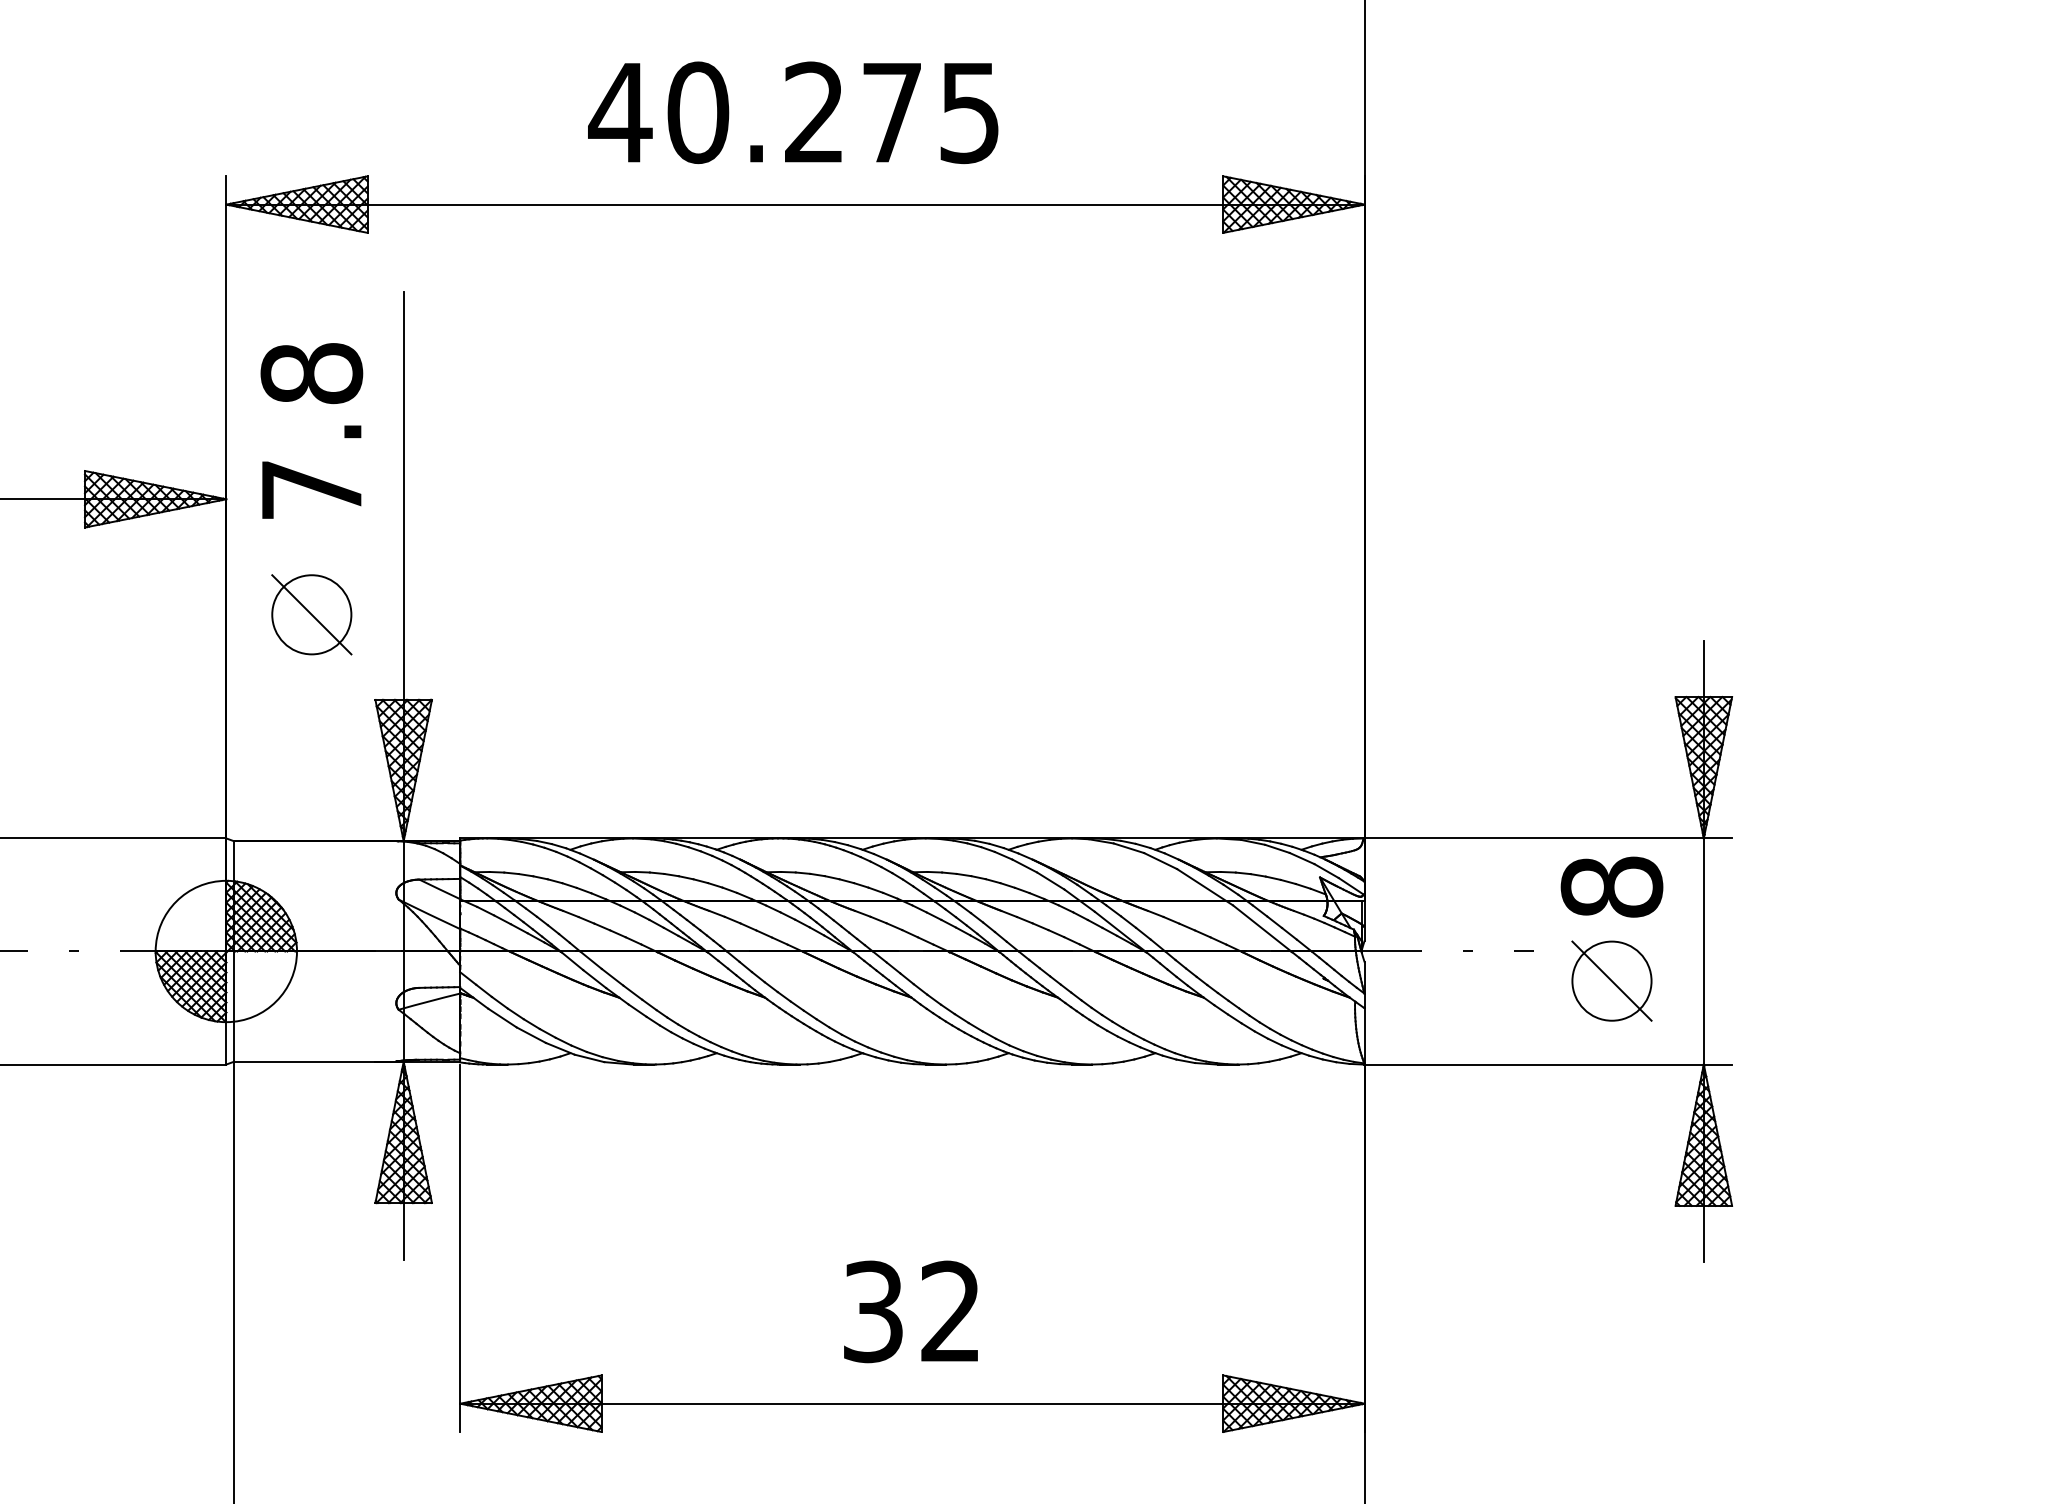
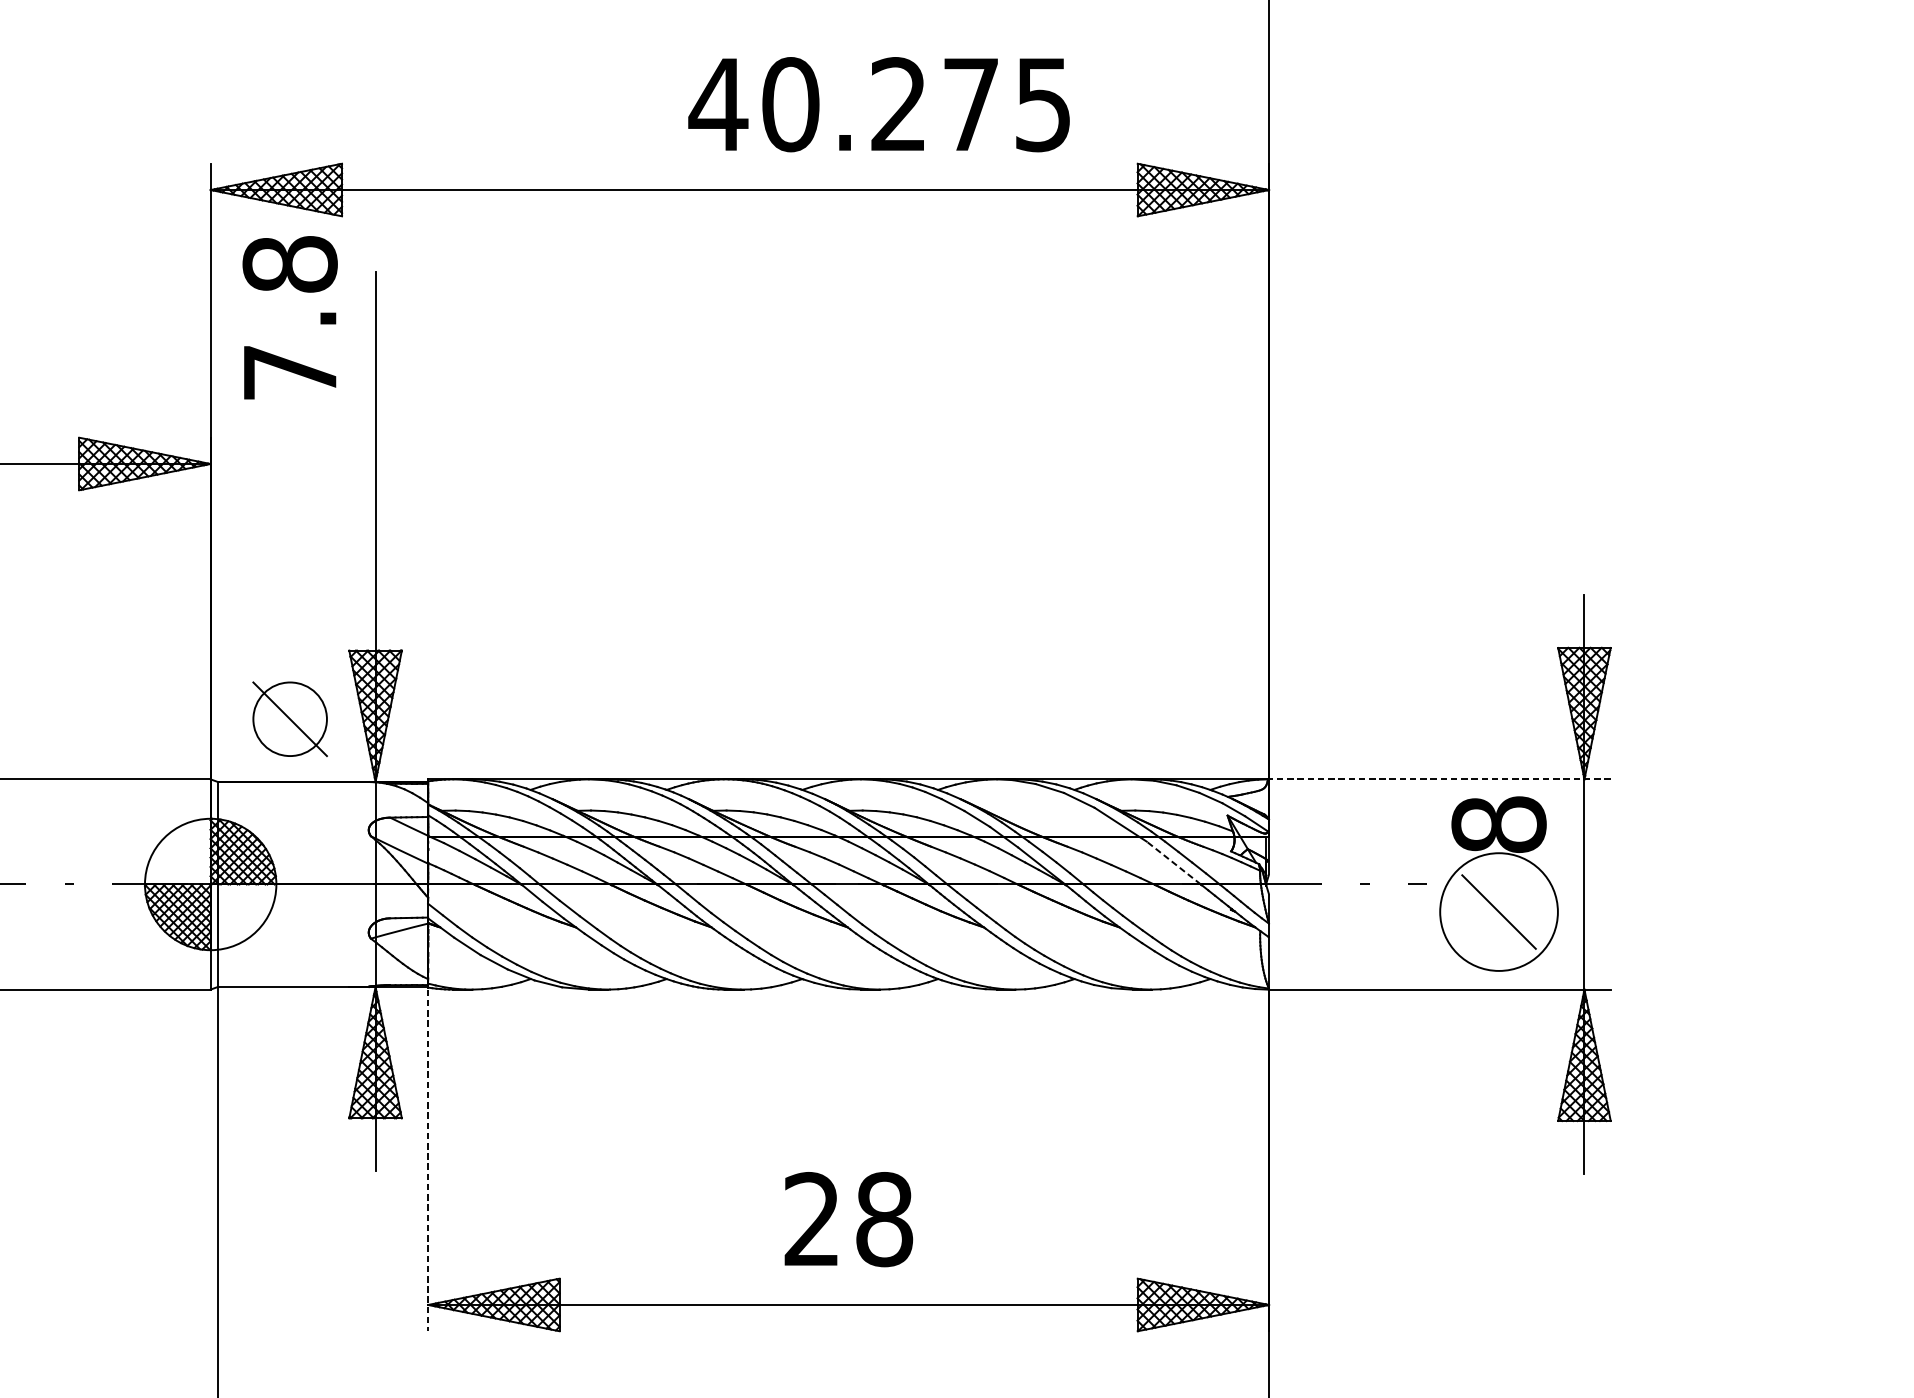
text: (793, 112) -> (879, 104), moved
text: (311, 430) -> (289, 317), moved
part: (311, 614) -> (289, 718), moved
line: (1548, 838) -> (1440, 779), solid -> dashed
line: (1261, 928) -> (1173, 863), solid -> dashed
circle: (1611, 980) -> (1498, 911), size x1.6
line: (460, 1248) -> (428, 1160), solid -> dashed
text: (912, 1311) -> (848, 1219), 32 -> 28

